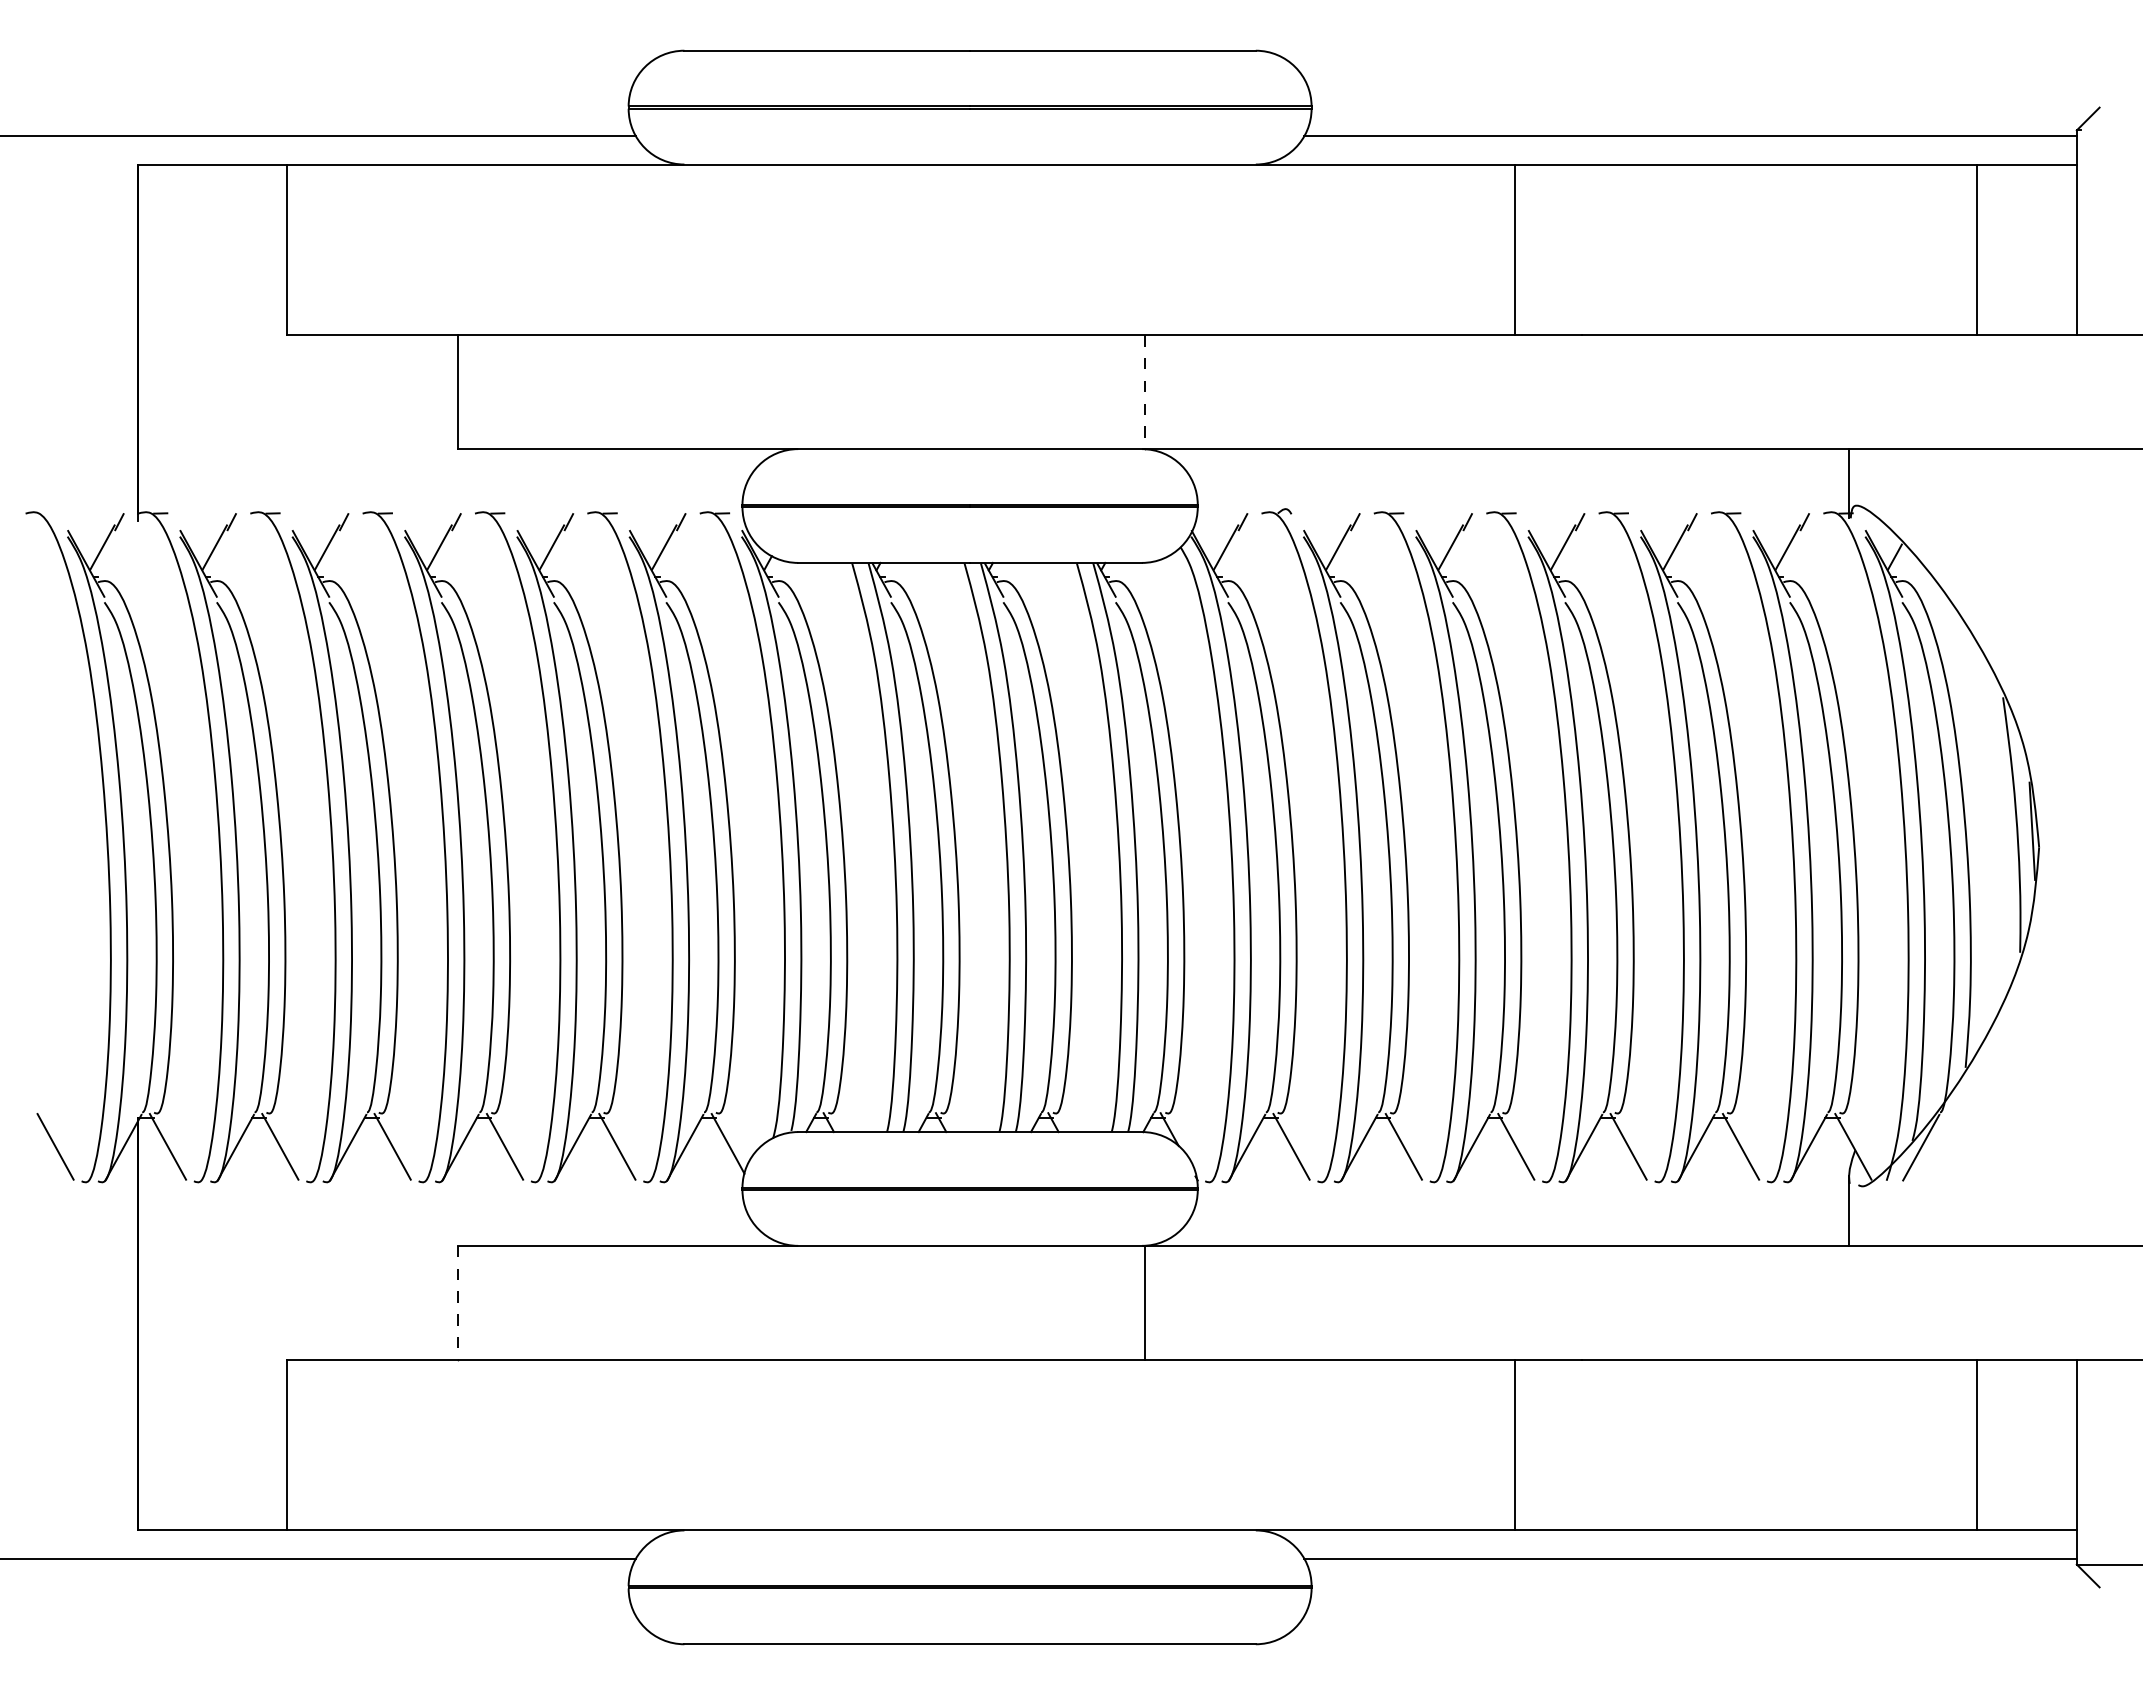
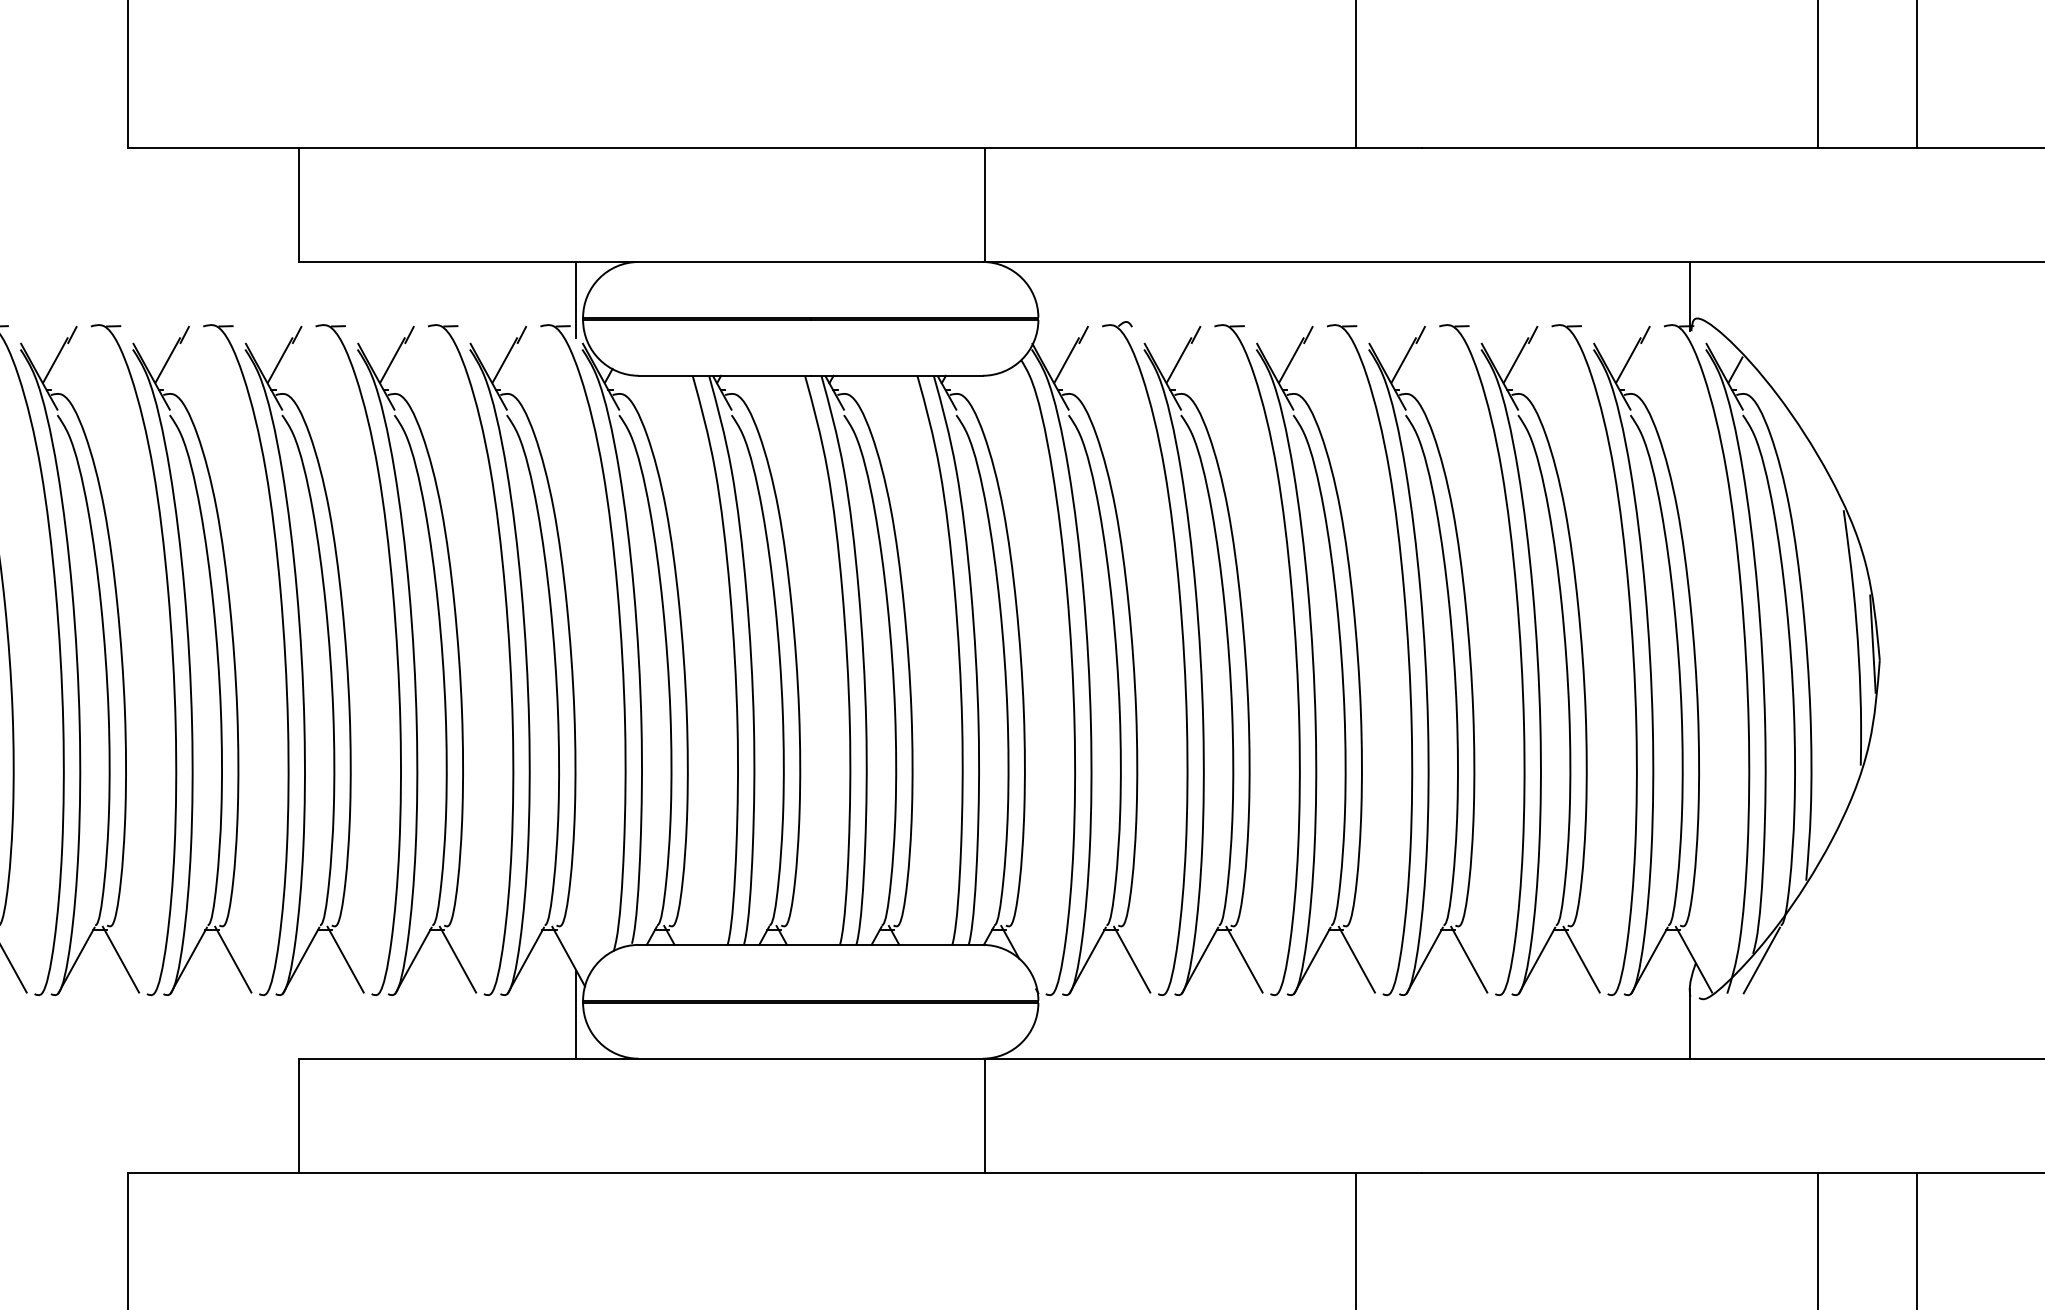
line: (1144, 392) -> (985, 205), dashed -> solid
line: (735, 487) -> (576, 300), added
line: (735, 1201) -> (576, 1014), added
line: (457, 1302) -> (298, 1115), dashed -> solid

